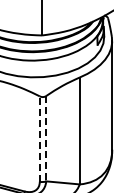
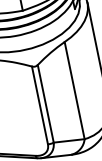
line: (46, 138) -> (45, 103), dashed -> solid
line: (39, 139) -> (39, 105), dashed -> solid

